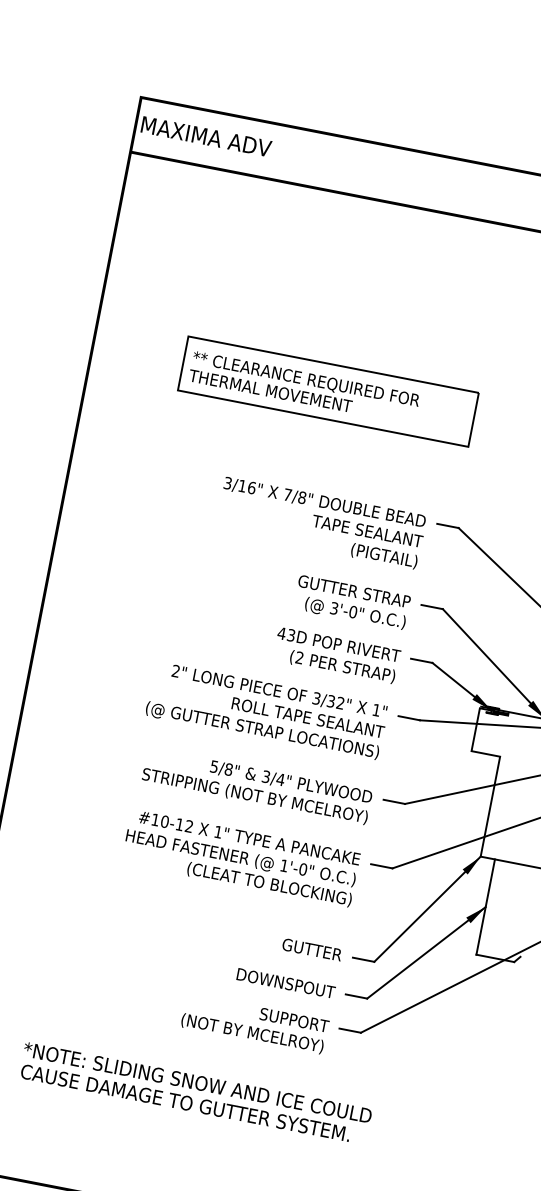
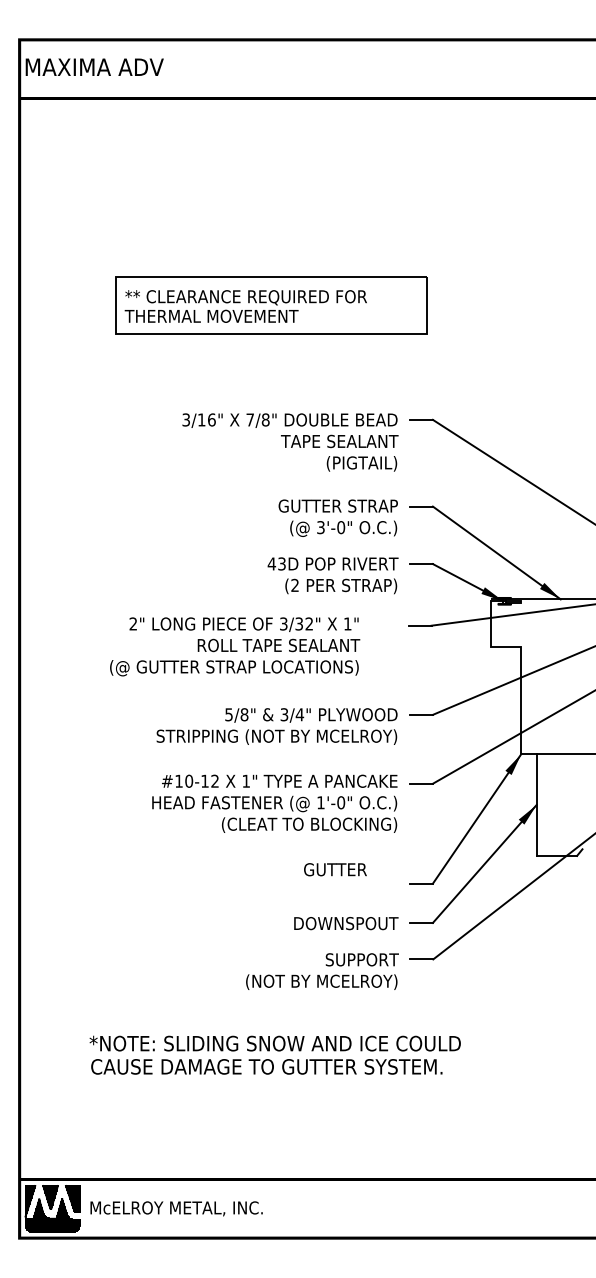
text: (267, 710) -> (235, 646), moved
text: (312, 949) -> (335, 869), moved

